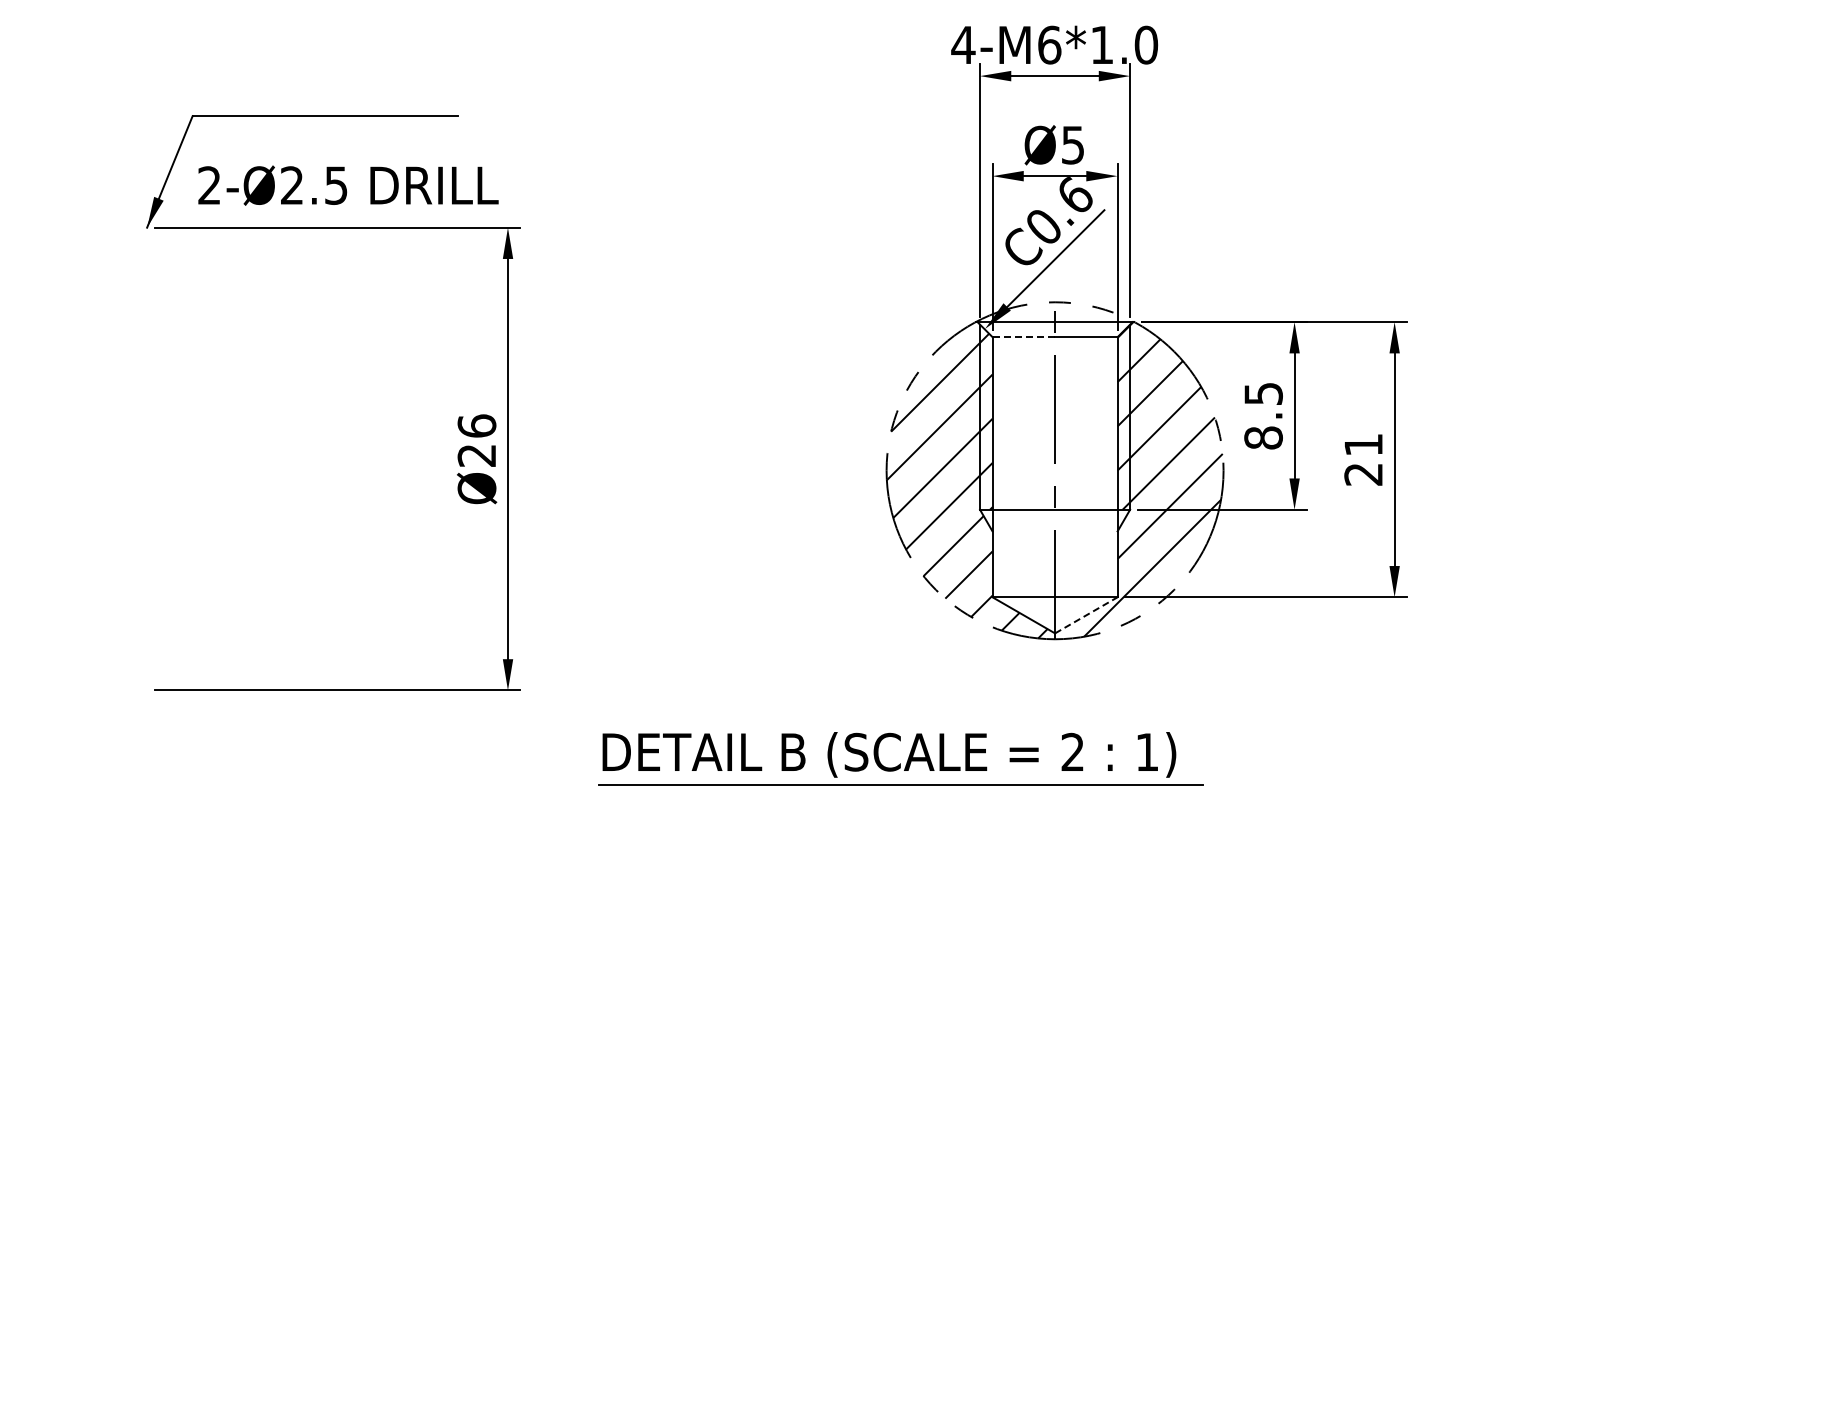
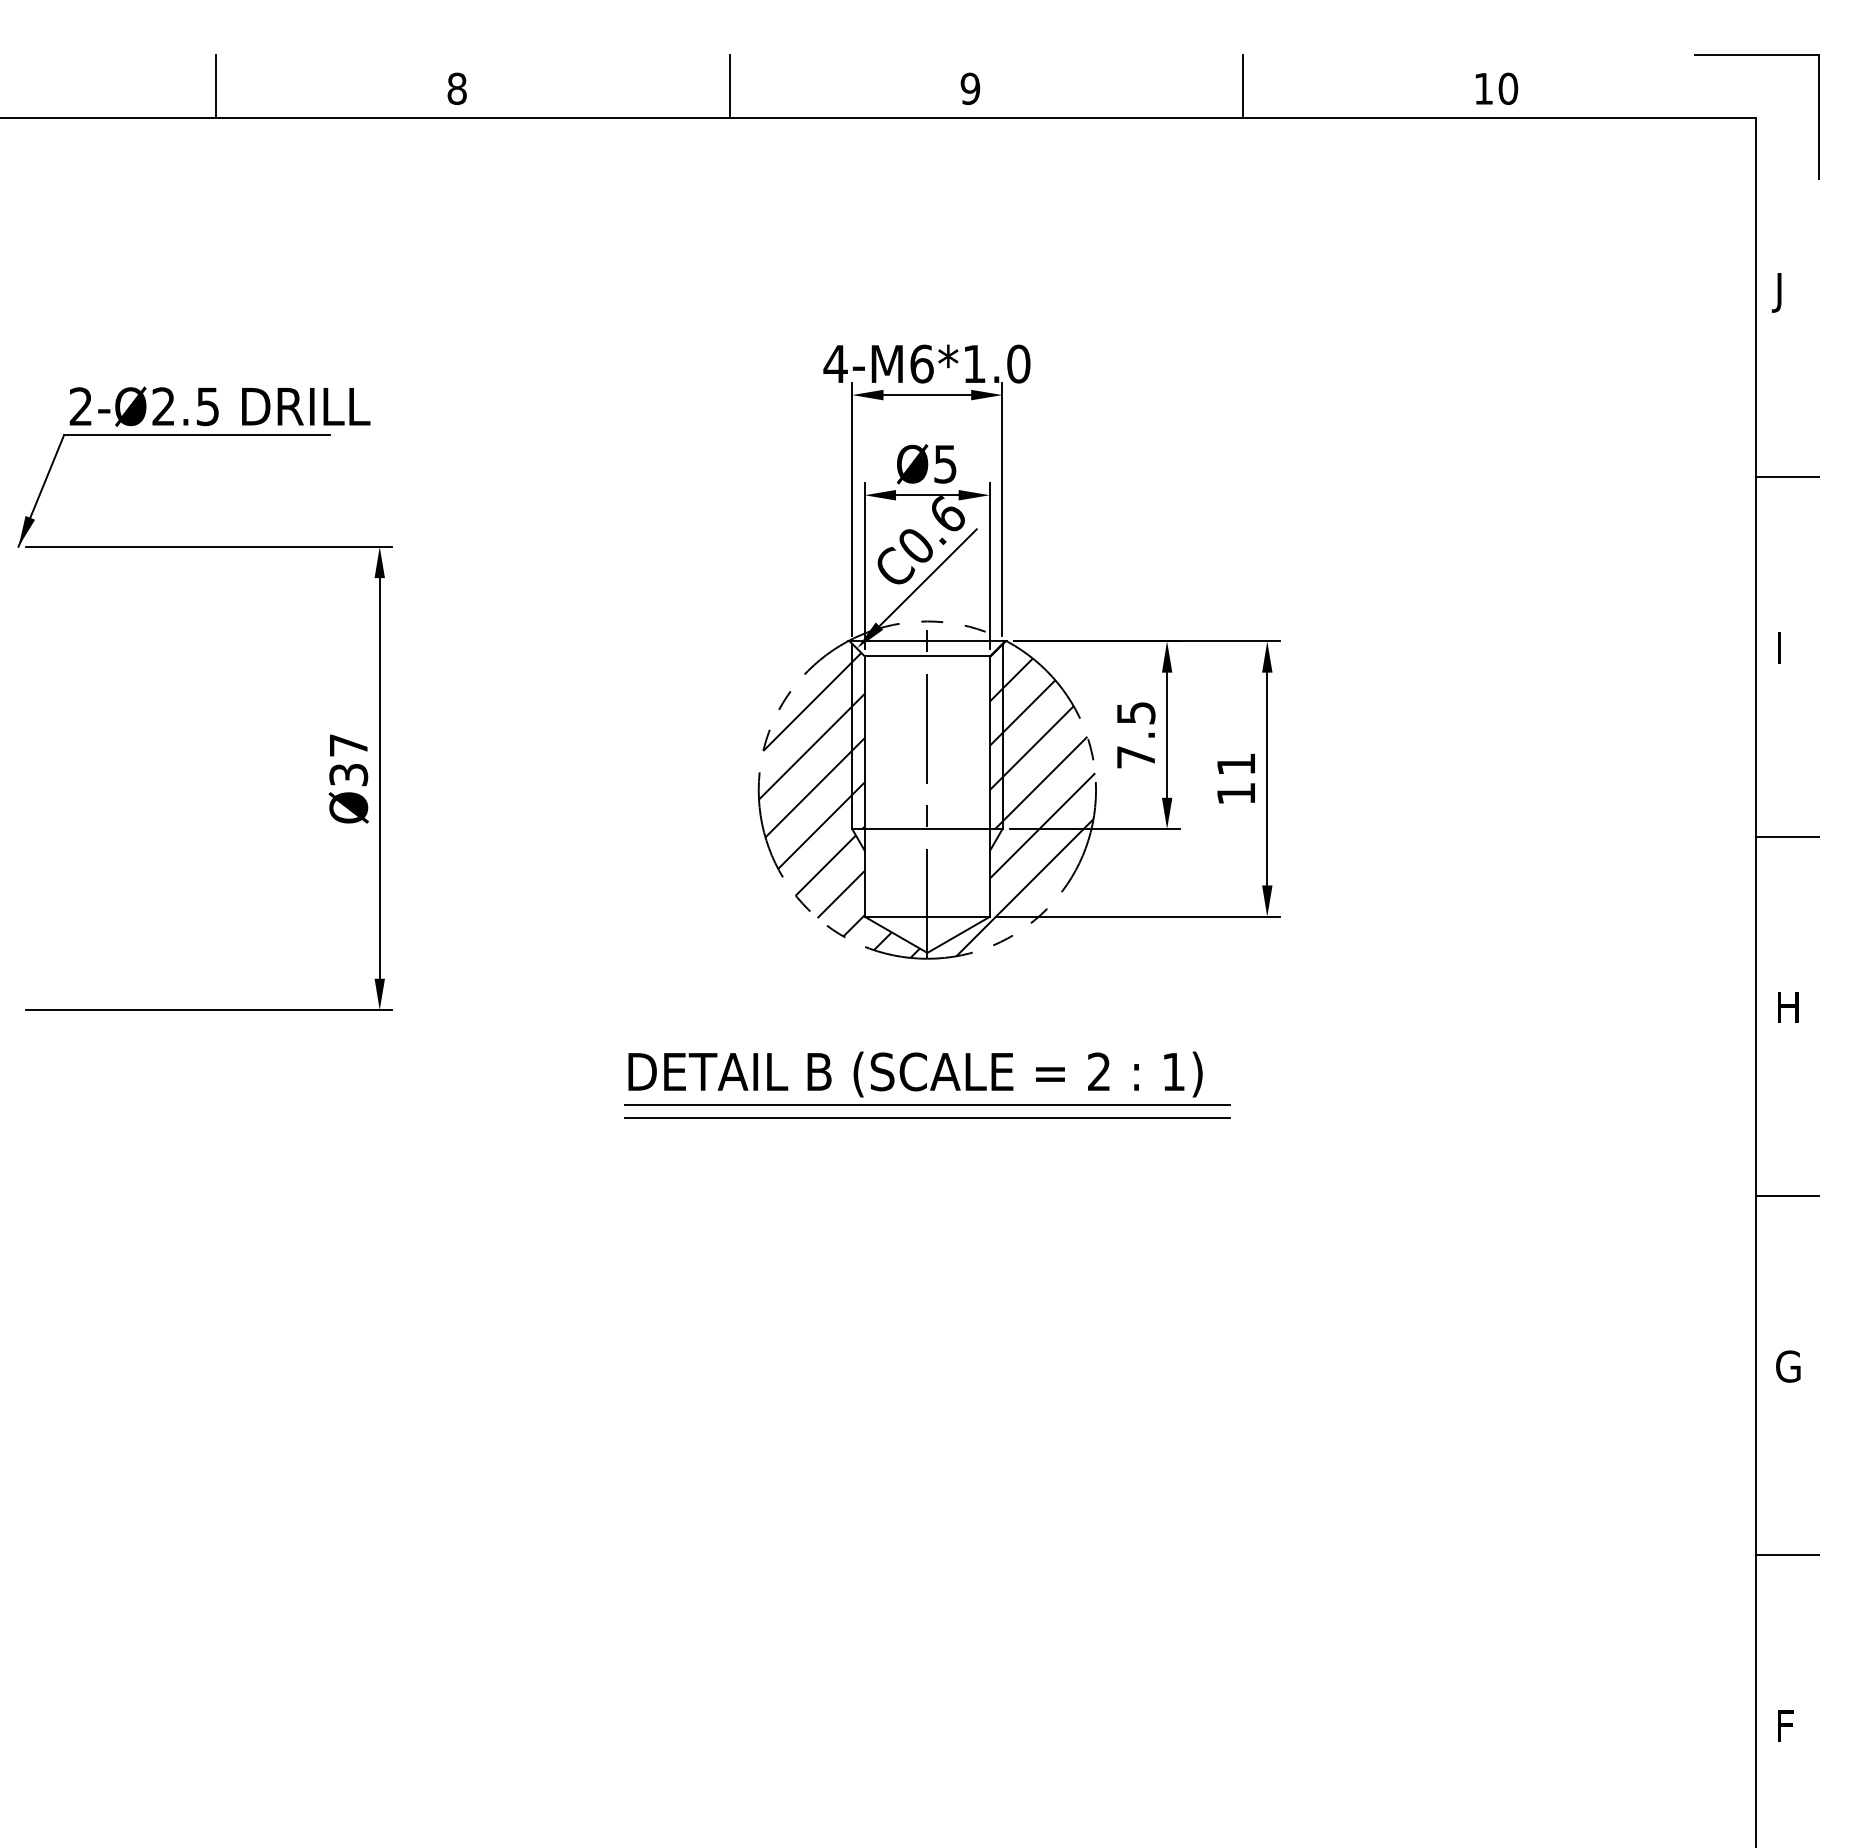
text: (347, 185) -> (219, 406), moved
line: (1023, 337) -> (895, 656), dashed -> solid
text: (1262, 437) -> (1135, 756), 8.5 -> 7.5
text: (476, 440) -> (348, 759), Ø26 -> Ø37
text: (1362, 475) -> (1235, 794), 21 -> 11
line: (1087, 614) -> (959, 934), dashed -> solid
part: (901, 758) -> (927, 1078), moved
line: (1055, 797) -> (927, 1117), added

